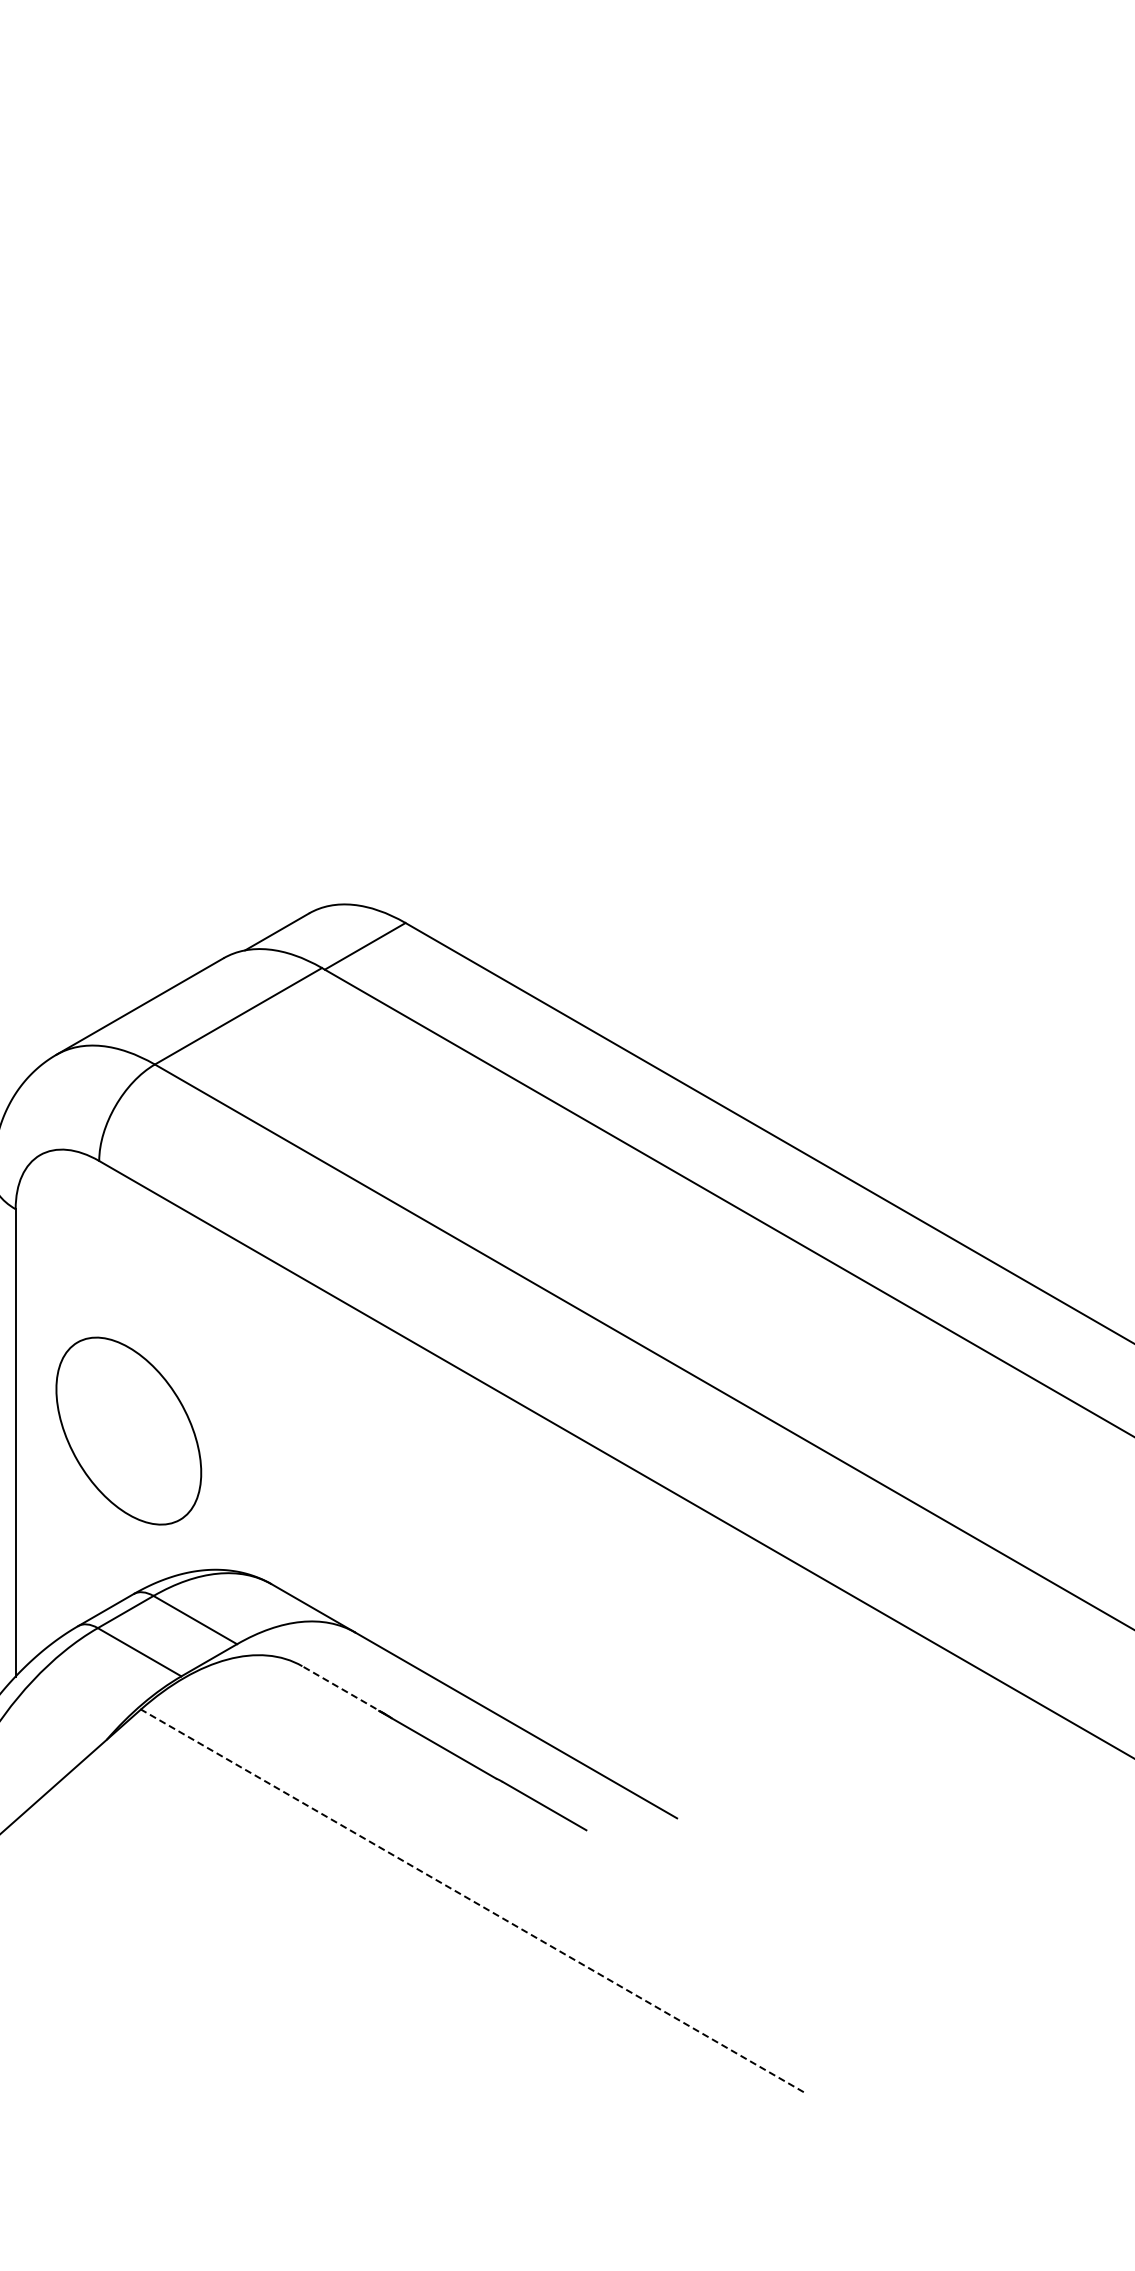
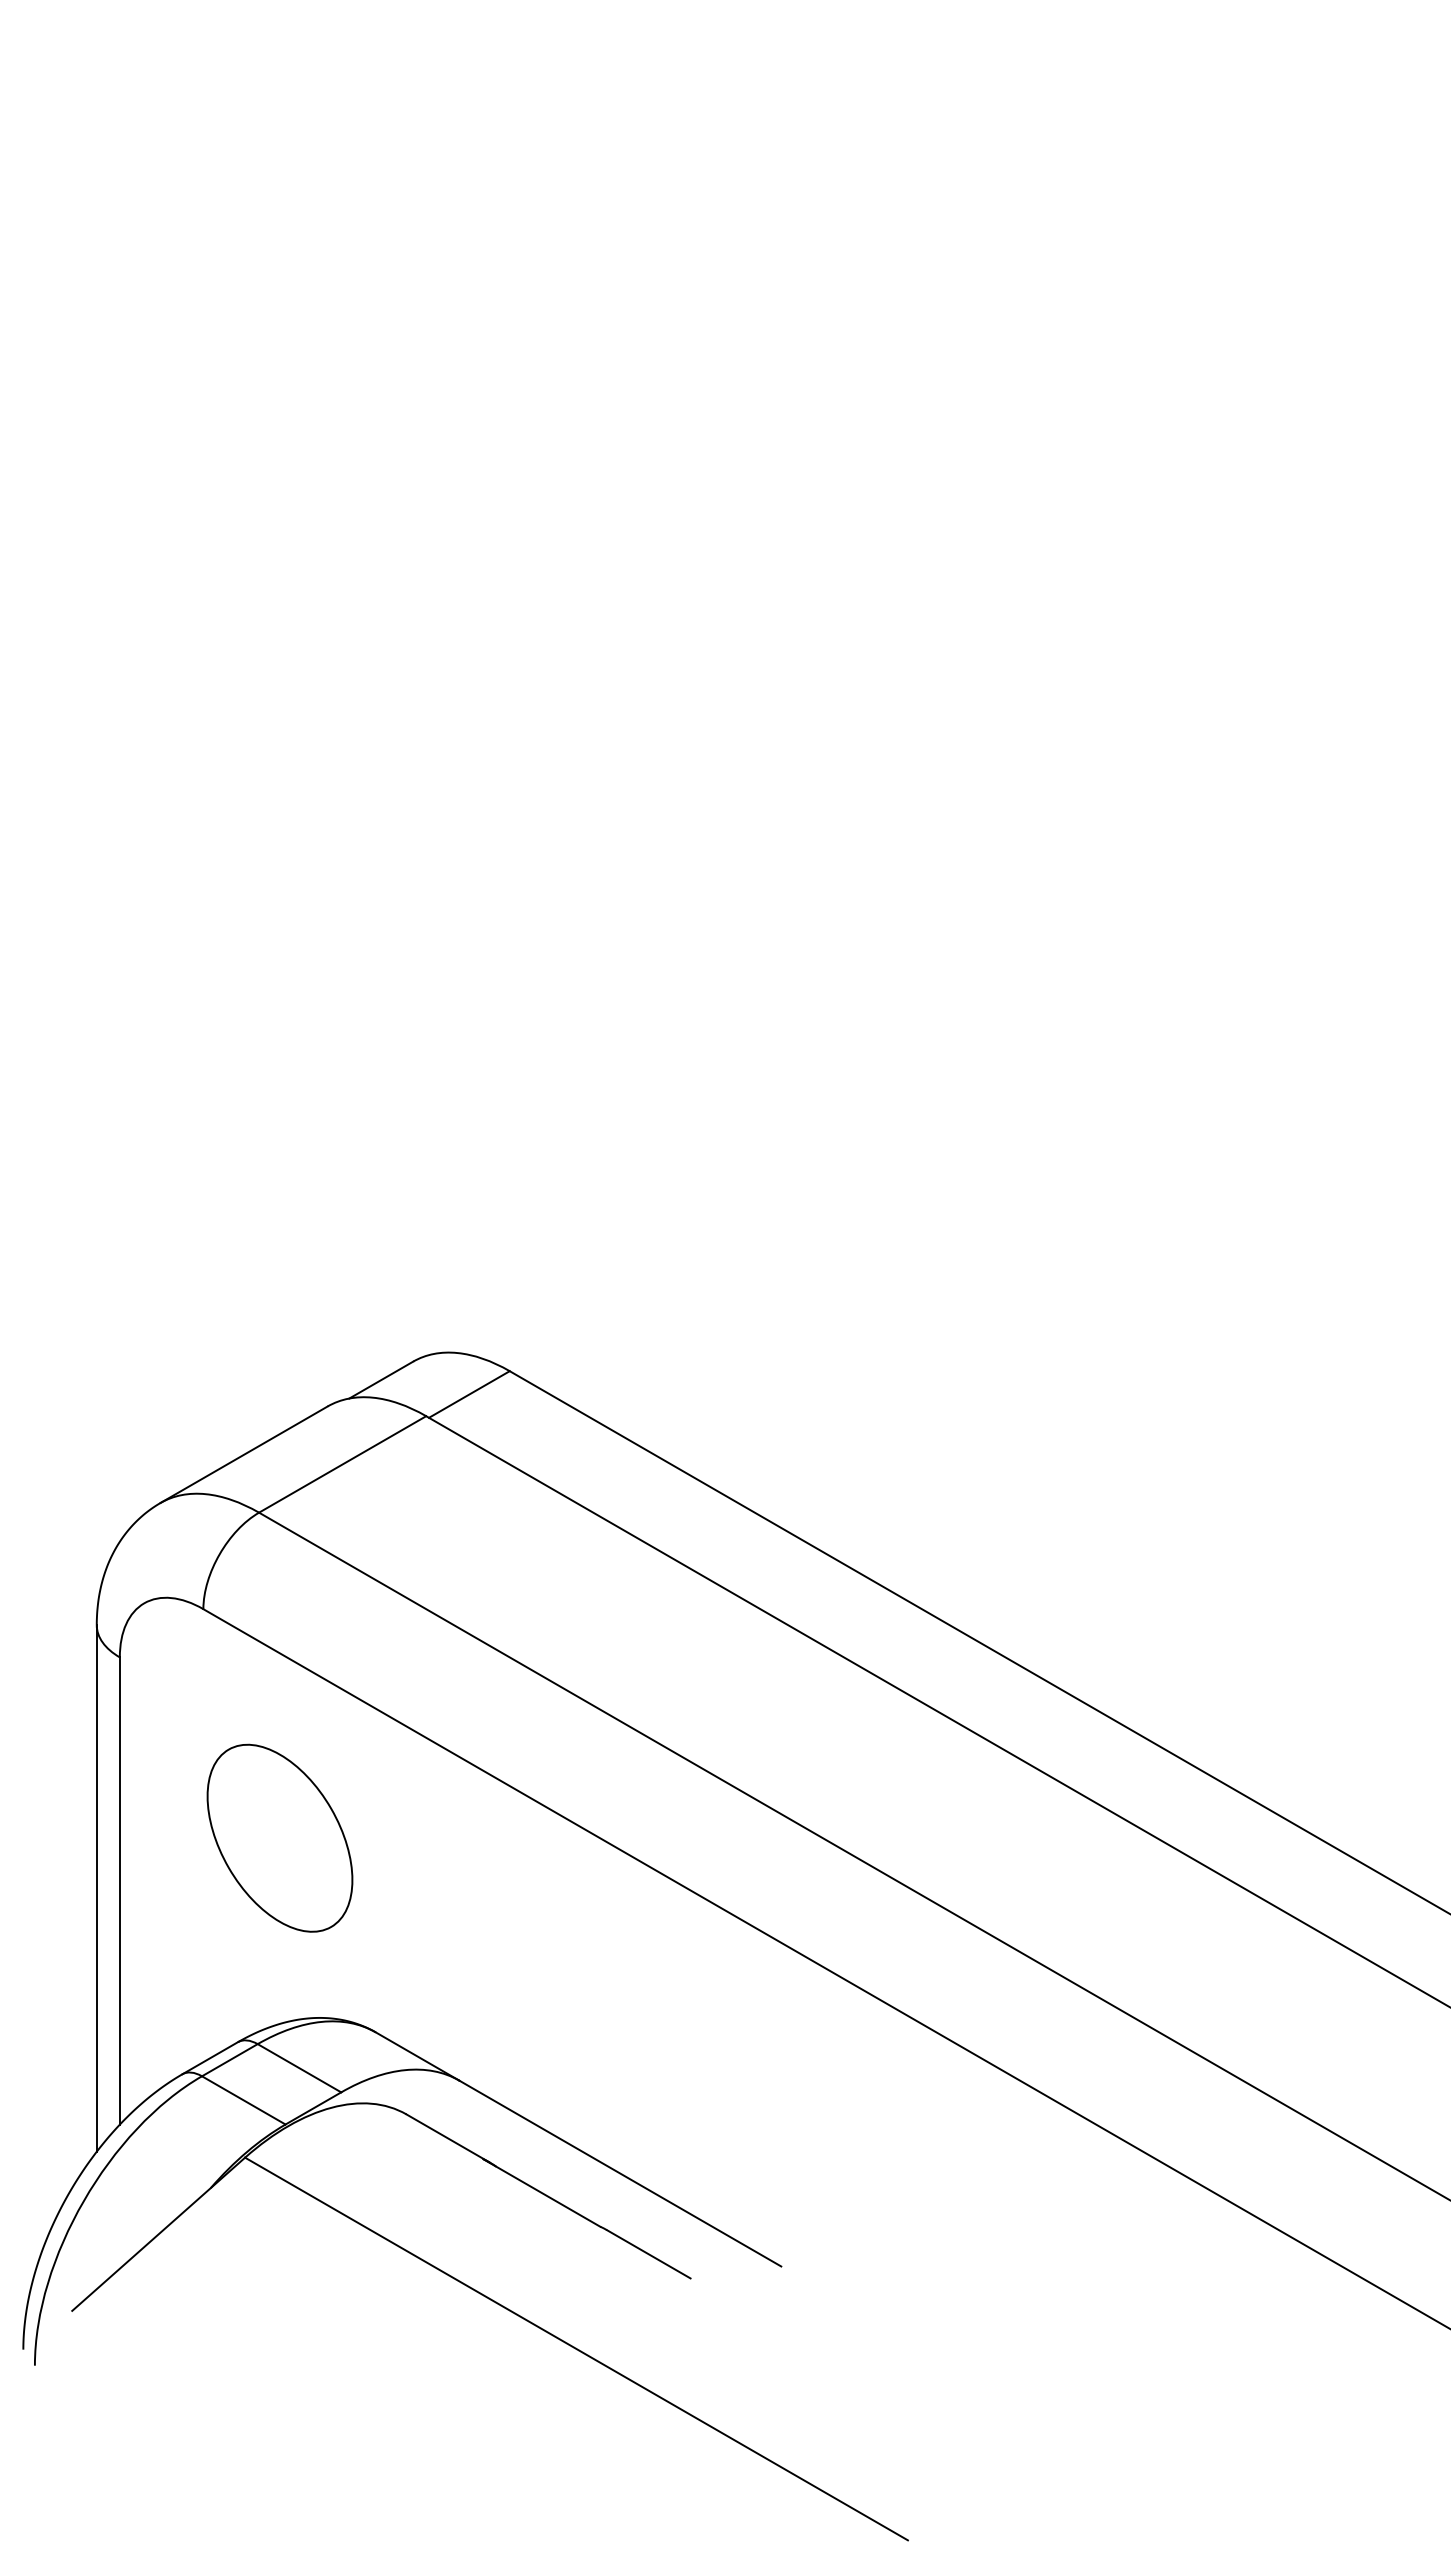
part: (128, 1430) -> (279, 1837), moved
line: (343, 1690) -> (447, 2138), dashed -> solid
line: (472, 1901) -> (576, 2349), dashed -> solid

